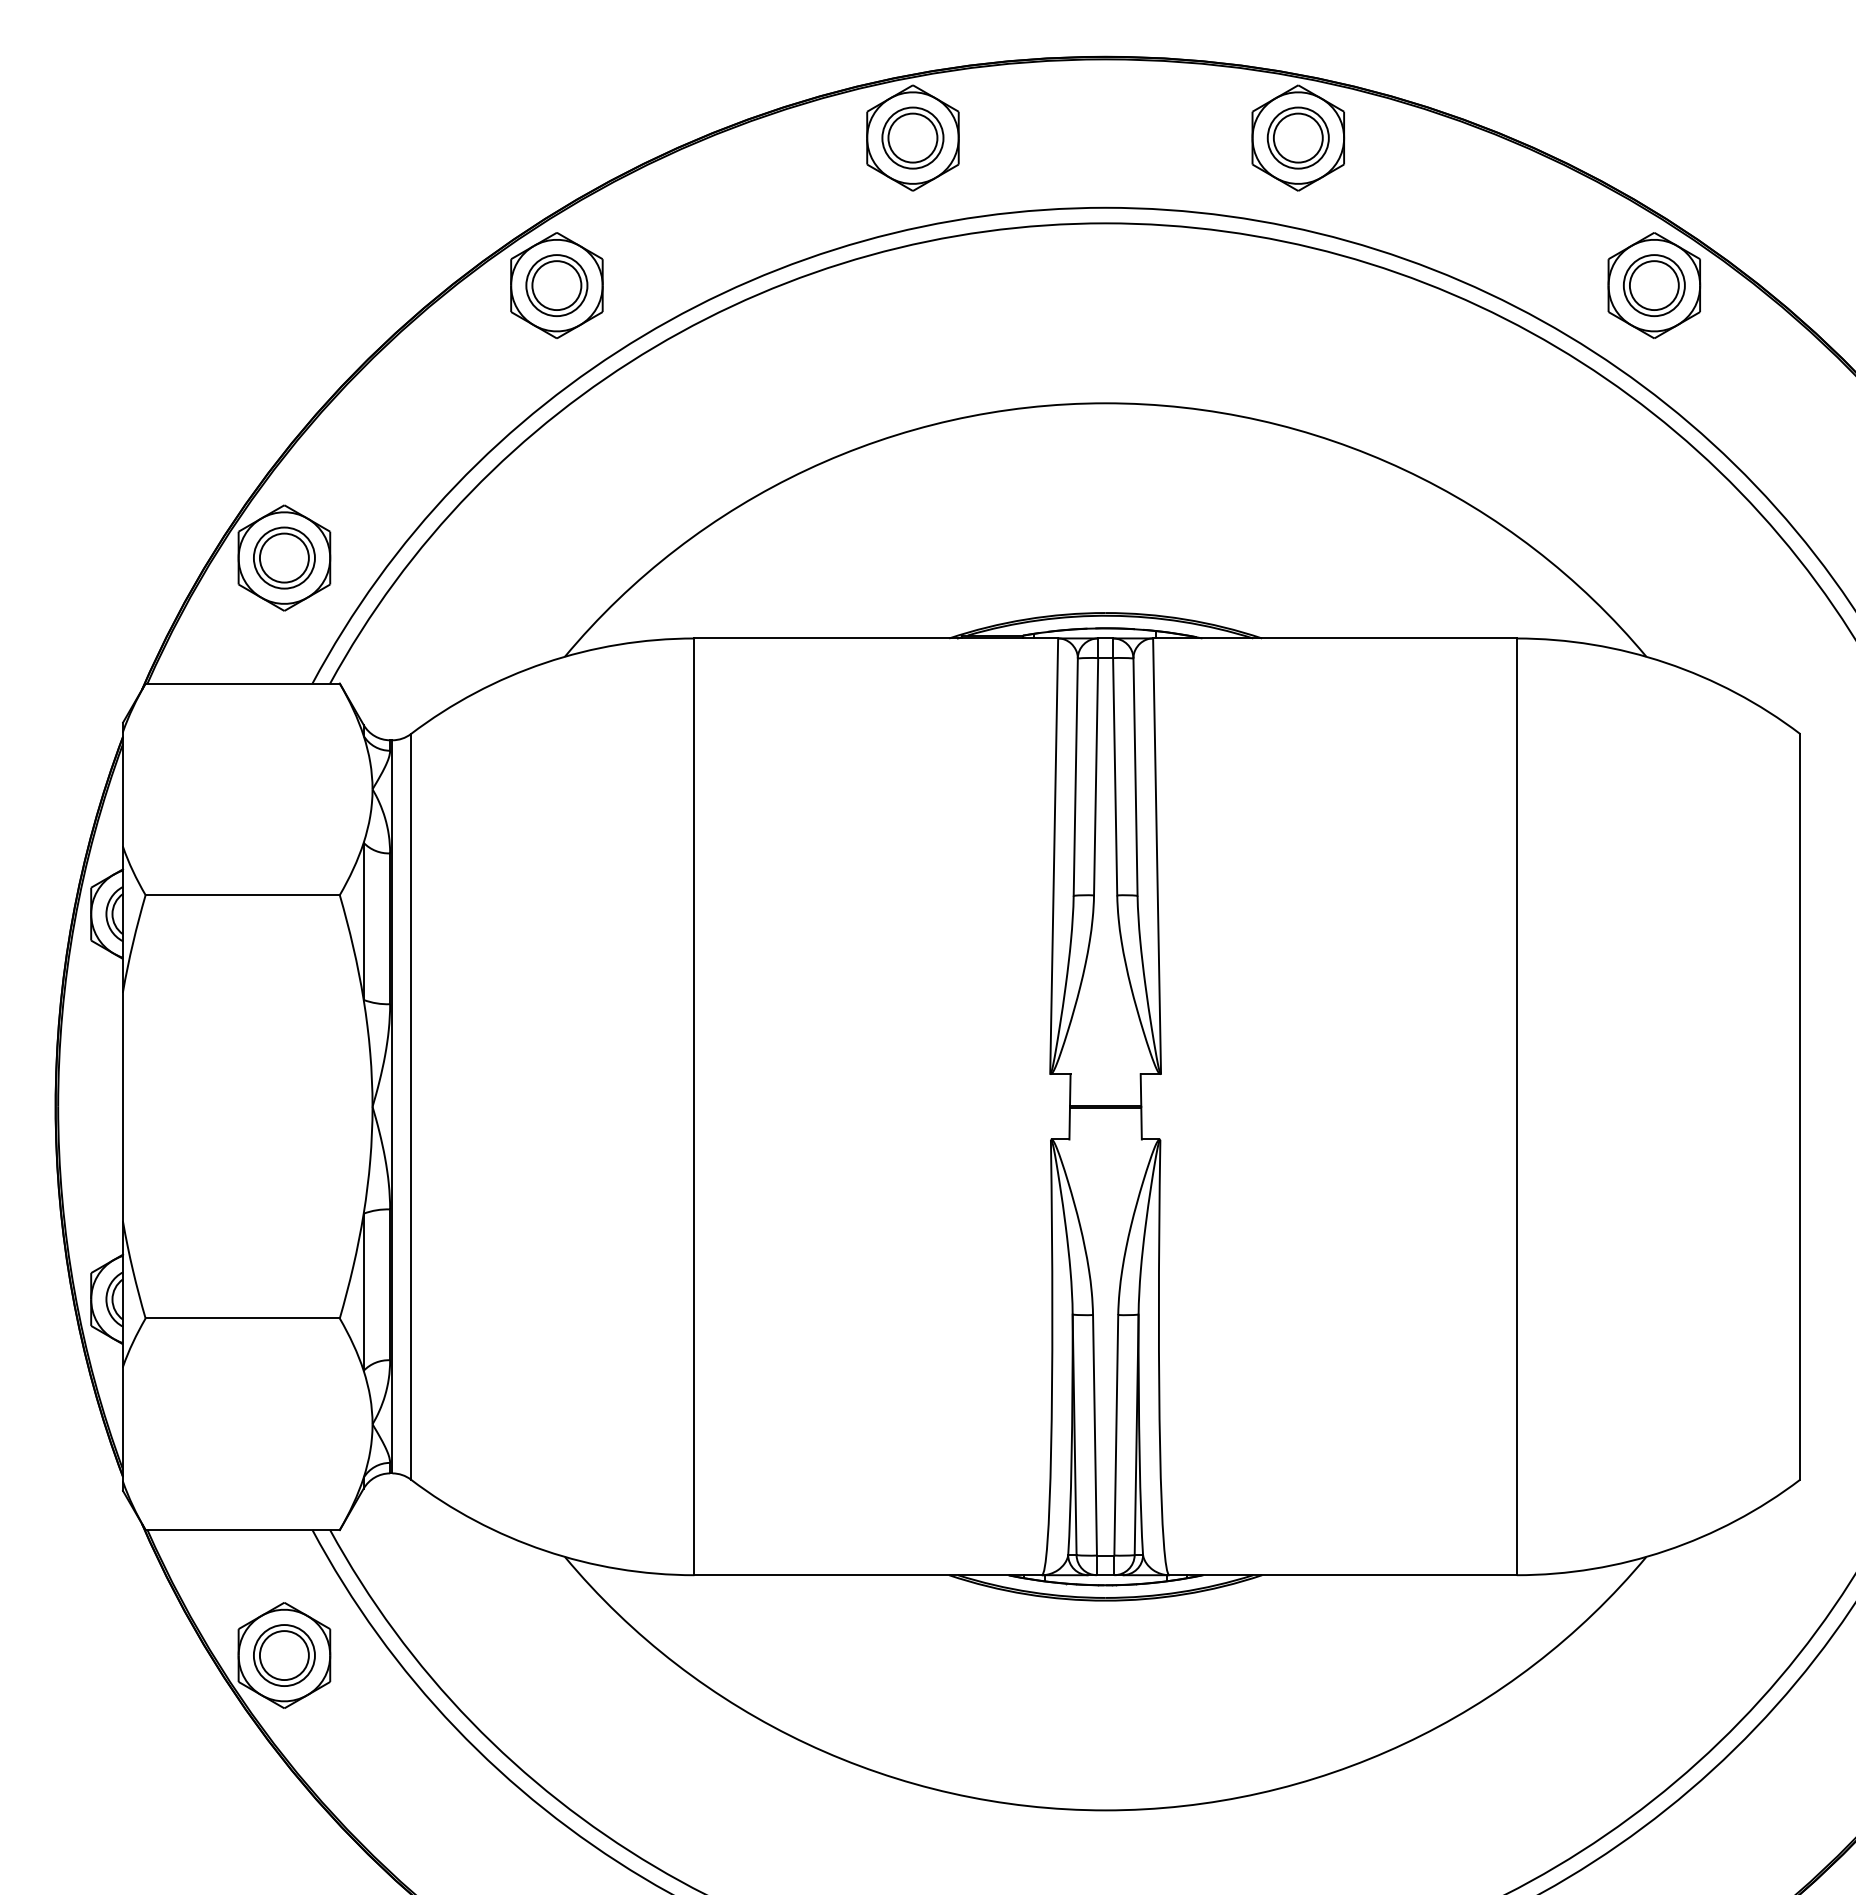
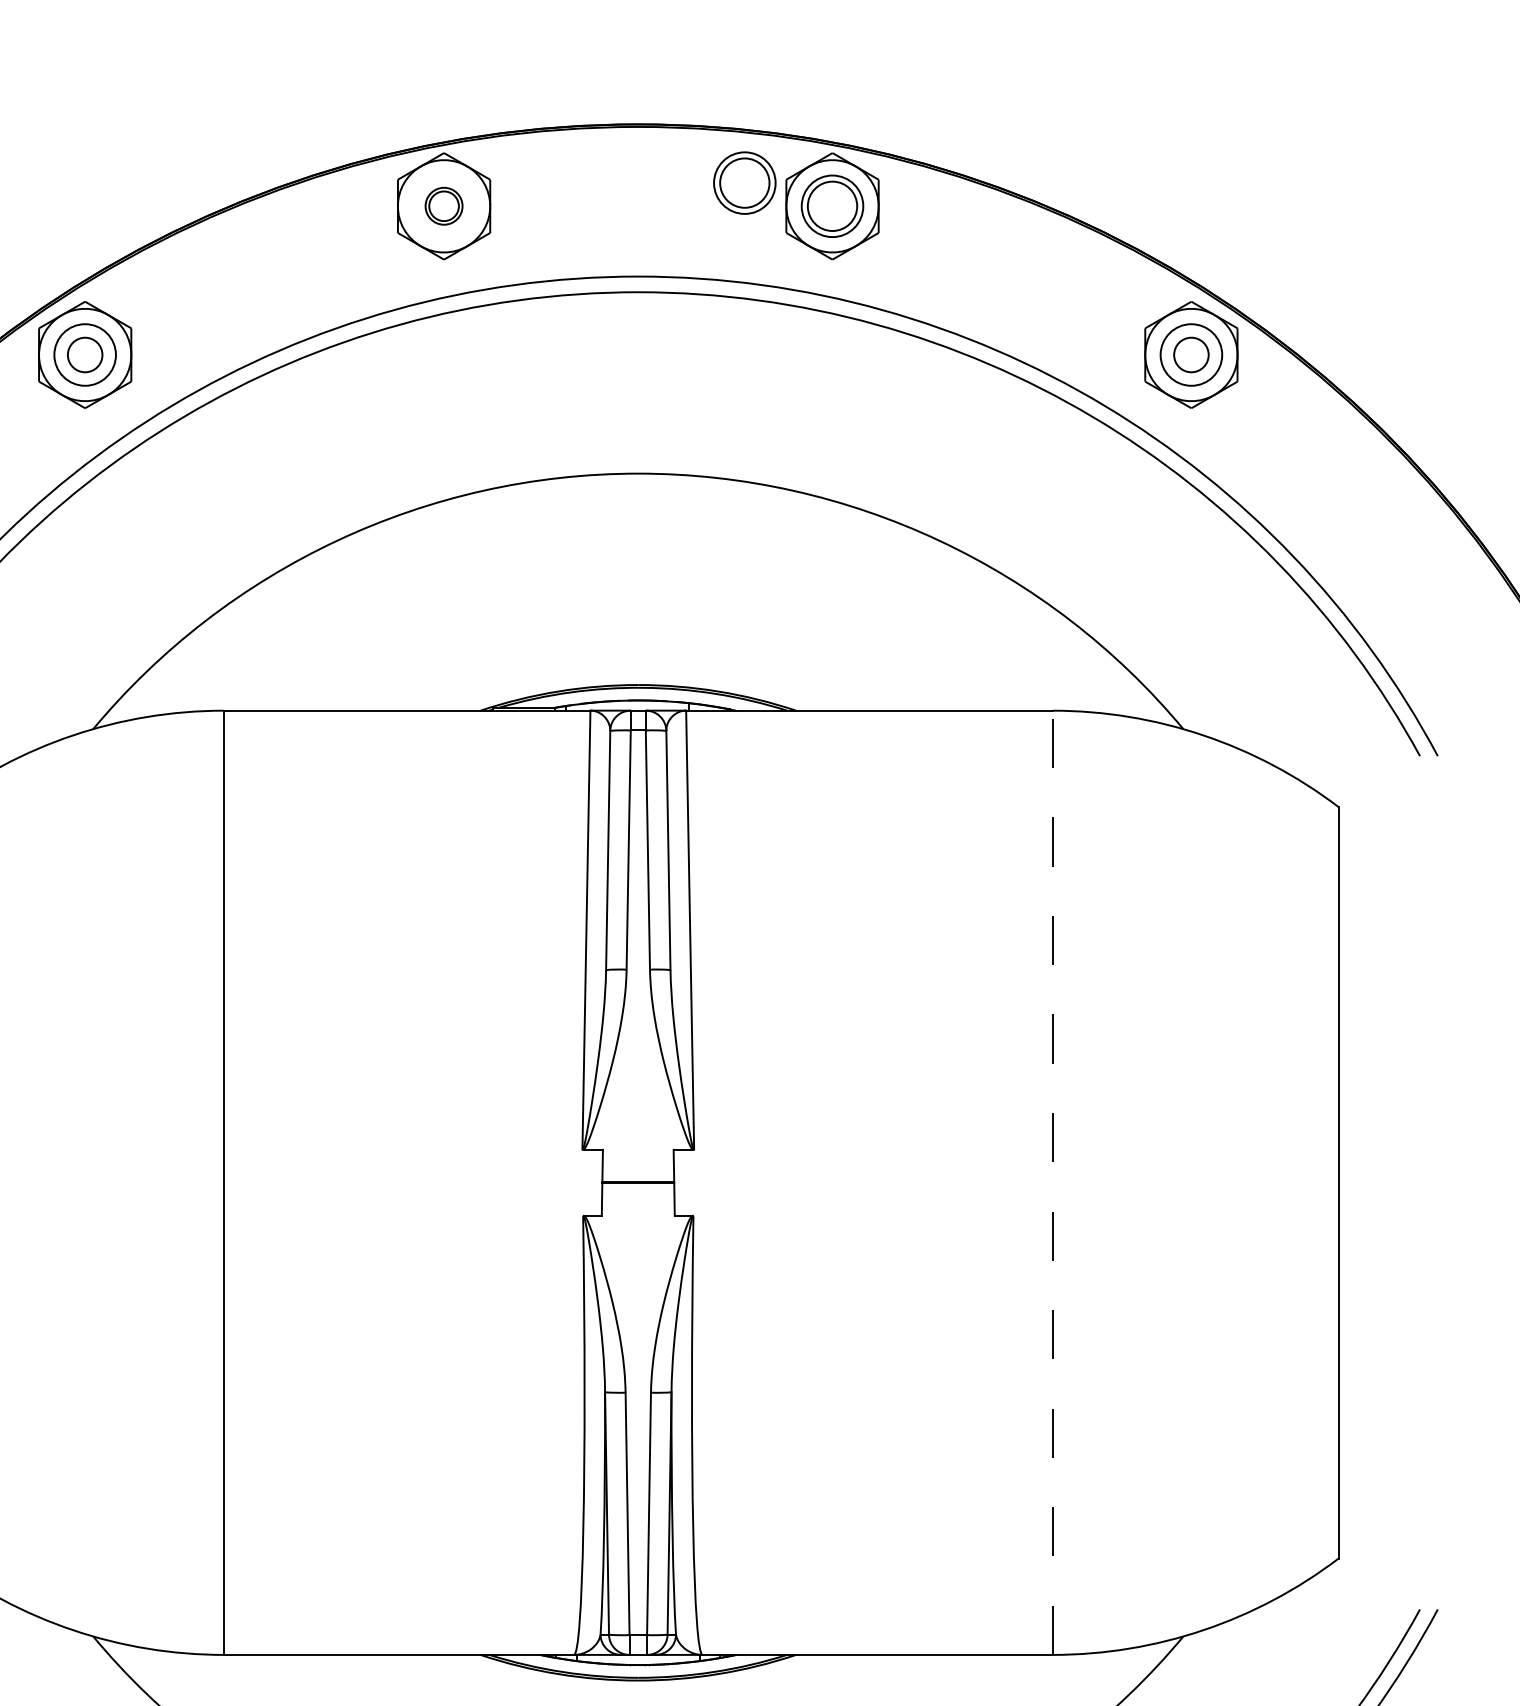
part: (1210, 114) -> (744, 182), added
part: (912, 137) -> (443, 205), size x0.6
circle: (556, 285) -> (84, 354), size x0.7
circle: (1653, 285) -> (1190, 354), size x0.7
line: (1516, 1106) -> (1052, 1182), solid -> dashed

